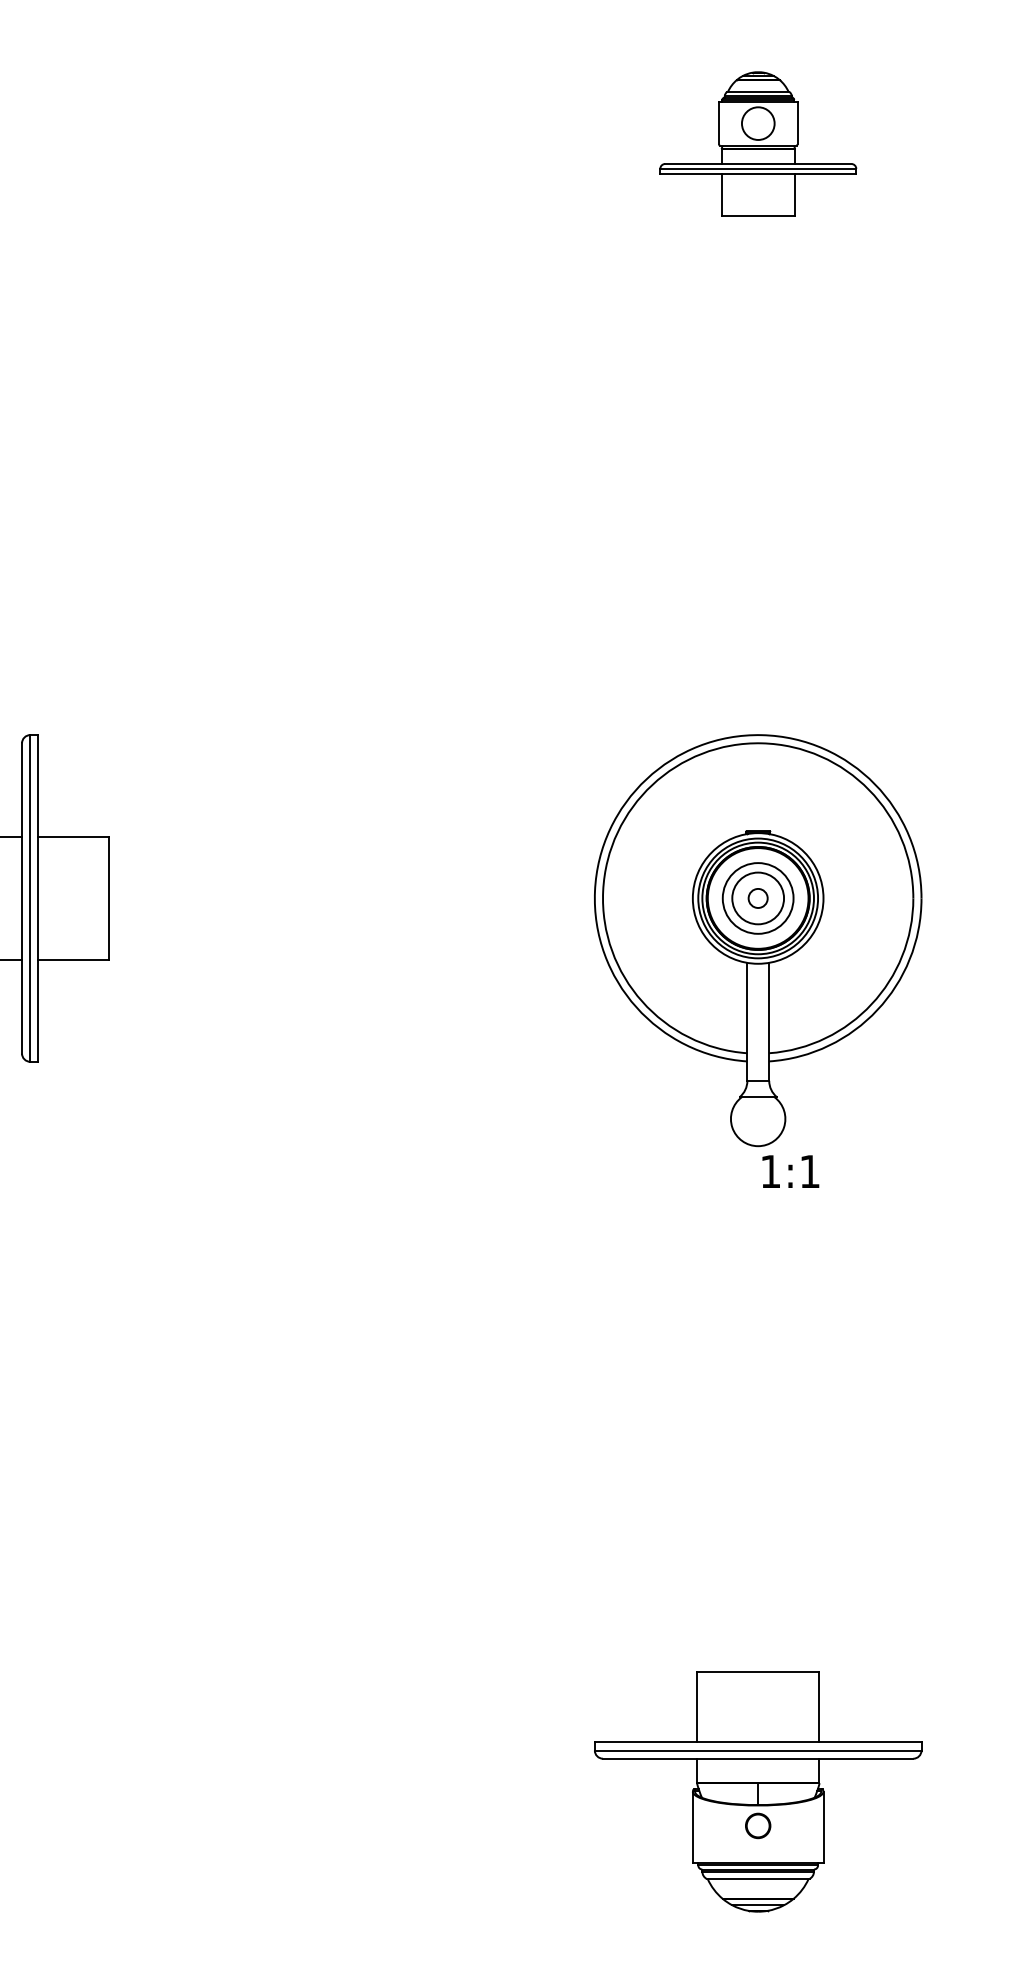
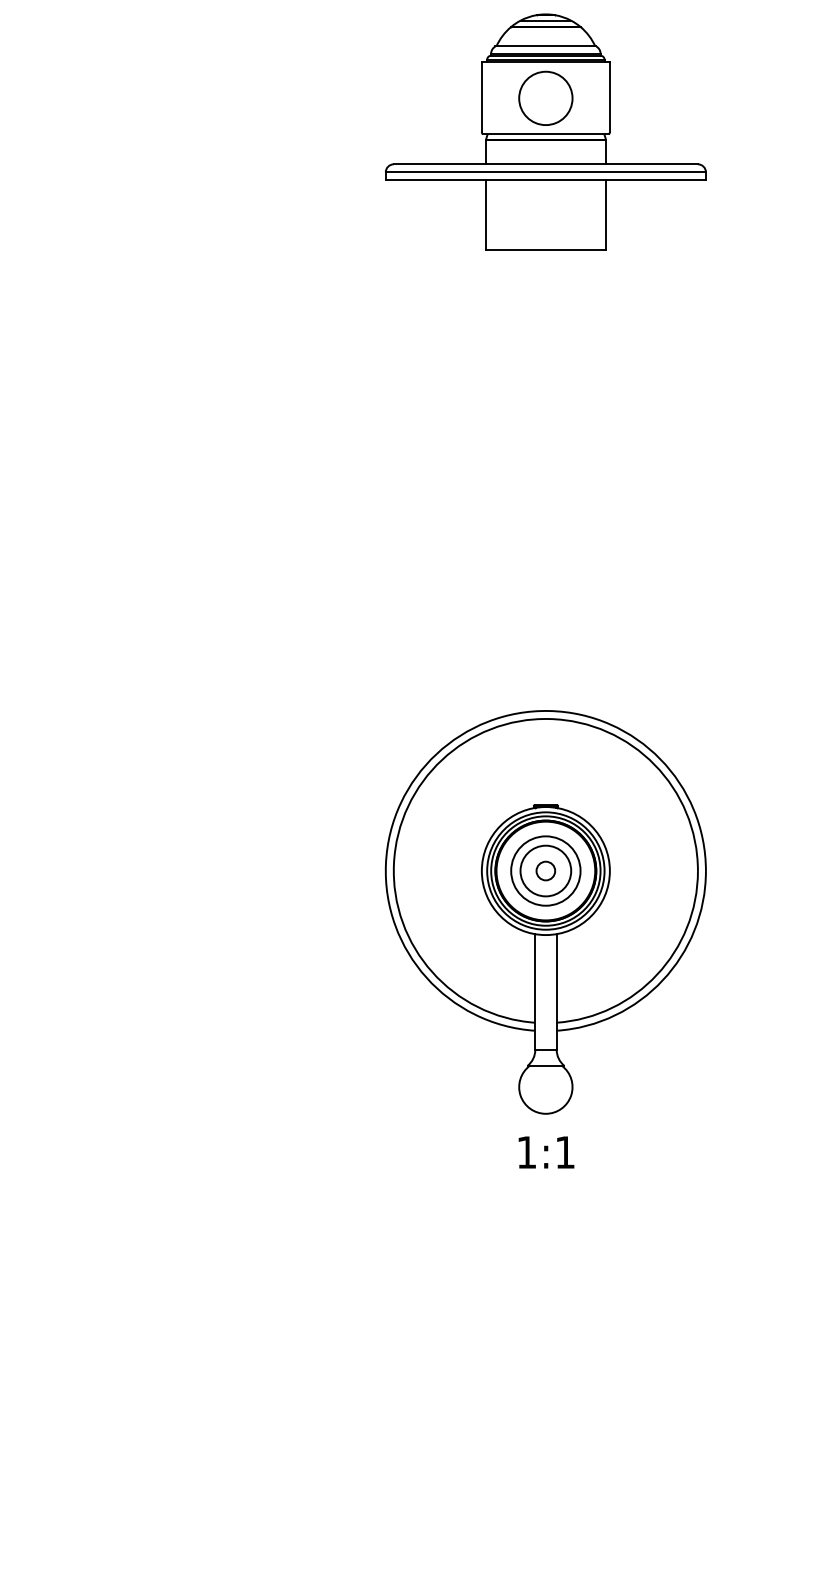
part: (758, 143) -> (546, 131), size x1.67
text: (790, 1171) -> (546, 1152), moved

